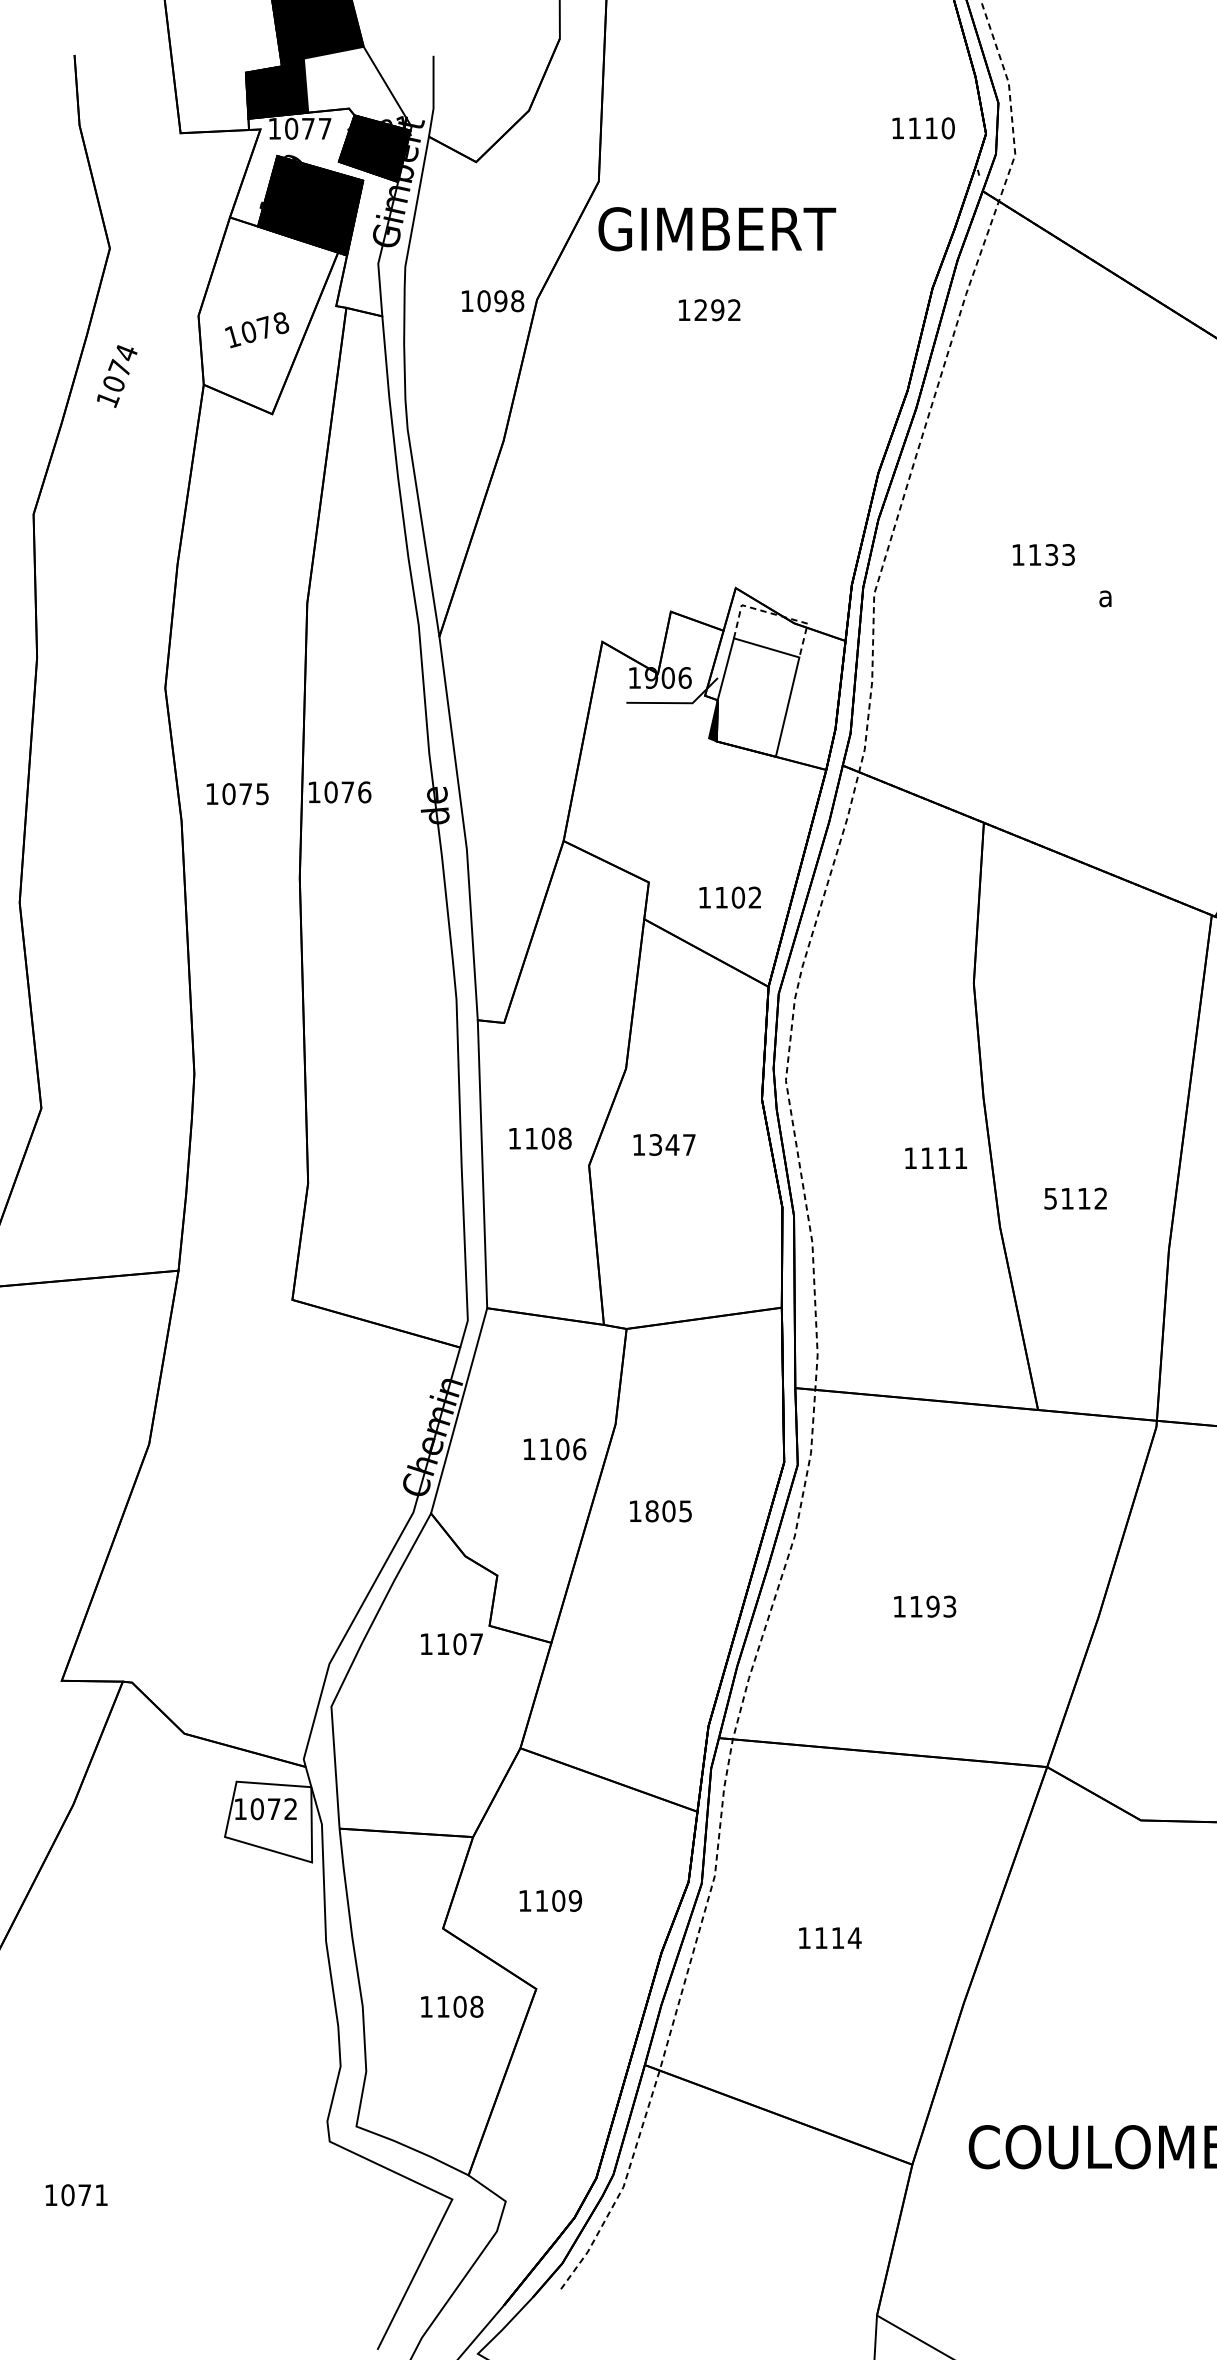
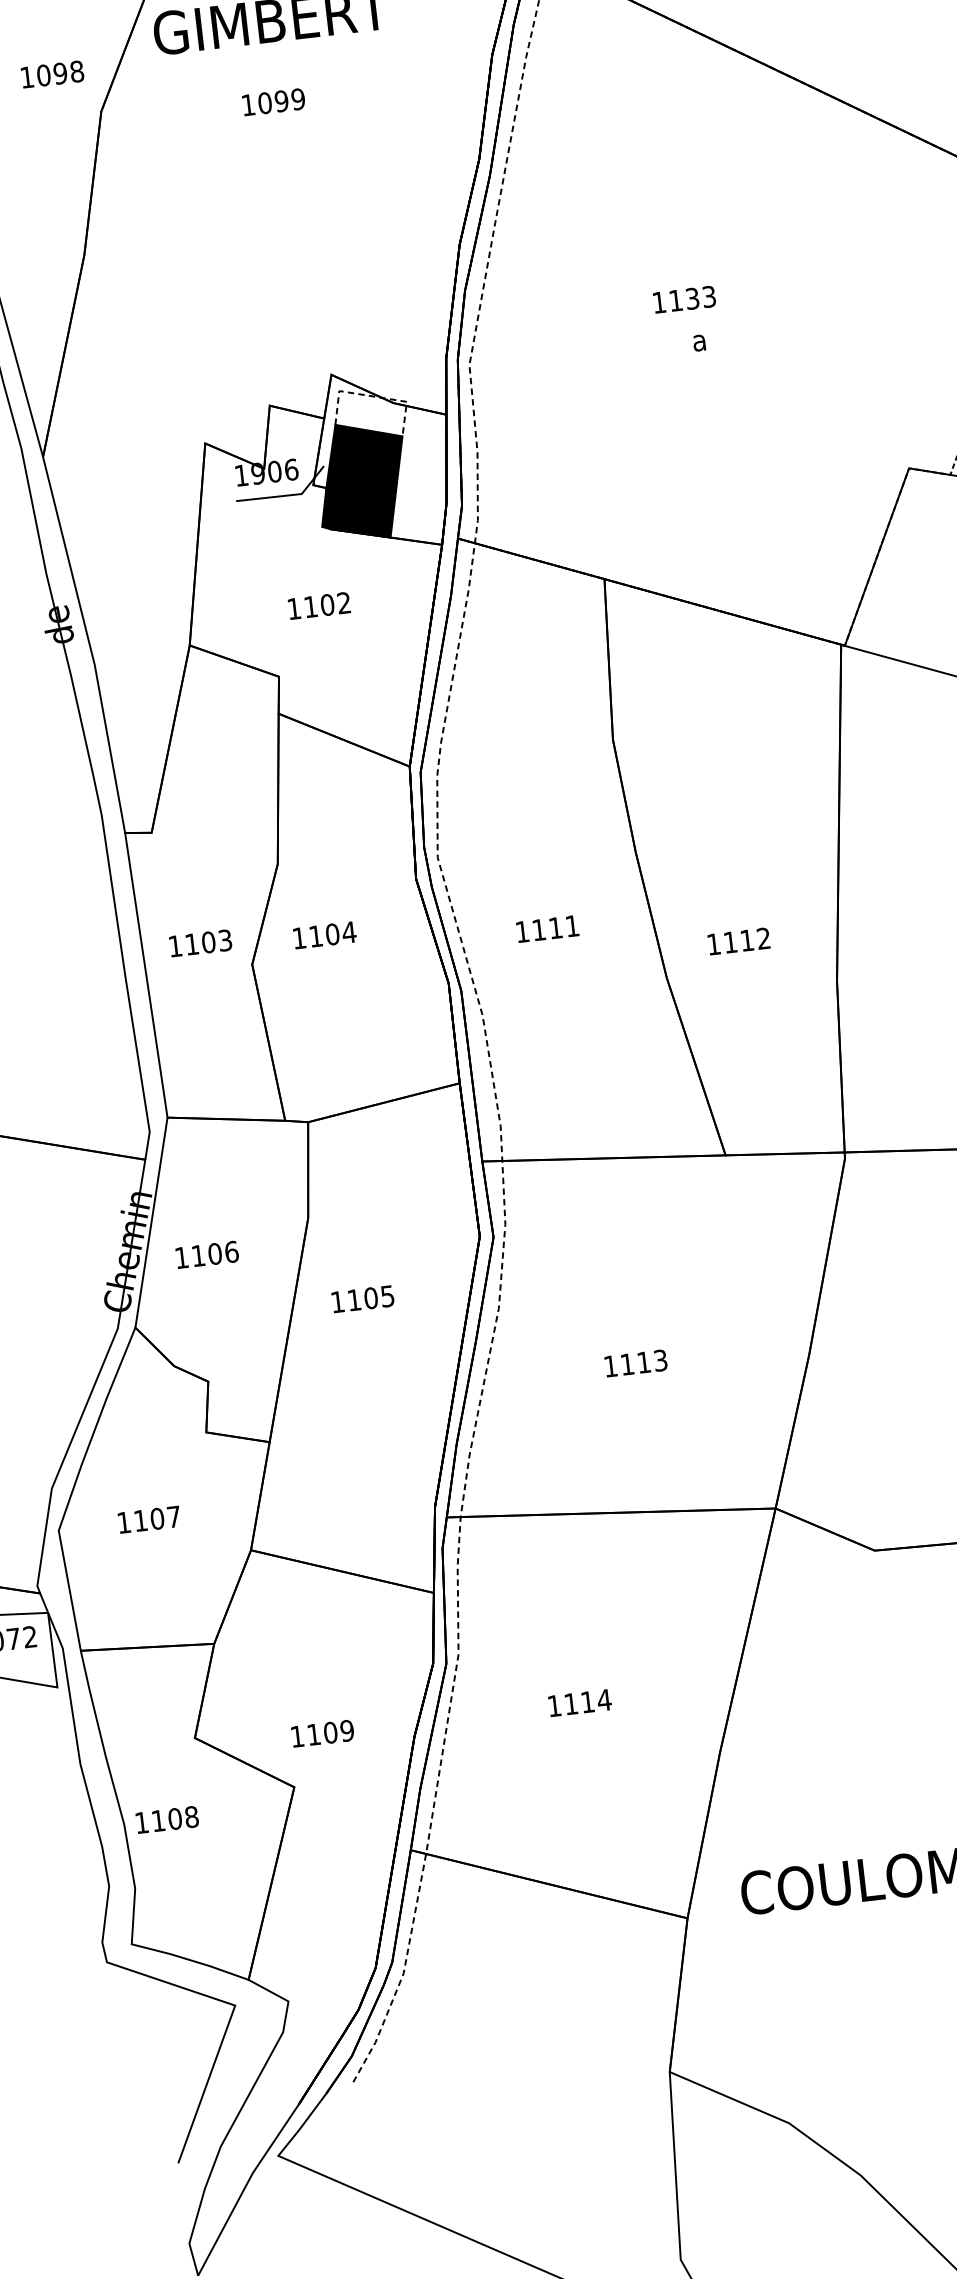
text: (493, 301) -> (53, 74), moved
text: (717, 310) -> (281, 101), 1292 -> 1099
text: (1043, 554) -> (684, 299), moved
fill: (757, 697) -> (365, 480), added
text: (729, 897) -> (318, 605), moved
text: (564, 1138) -> (224, 940), 1108 -> 1103
text: (672, 1144) -> (332, 933), 1347 -> 1104
text: (935, 1157) -> (546, 928), moved
text: (1050, 1198) -> (713, 944), 5112 -> 1112
text: (554, 1449) -> (206, 1255), moved
text: (651, 1511) -> (353, 1300), 1805 -> 1105
text: (932, 1606) -> (643, 1362), 1193 -> 1113
text: (451, 1644) -> (149, 1520), moved
text: (550, 1900) -> (322, 1733), moved
text: (452, 2006) -> (167, 1819), moved

